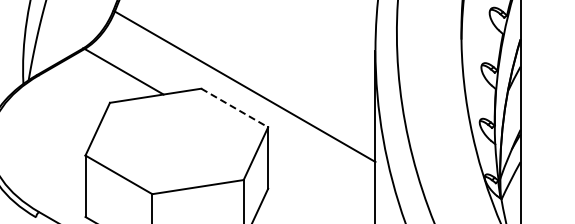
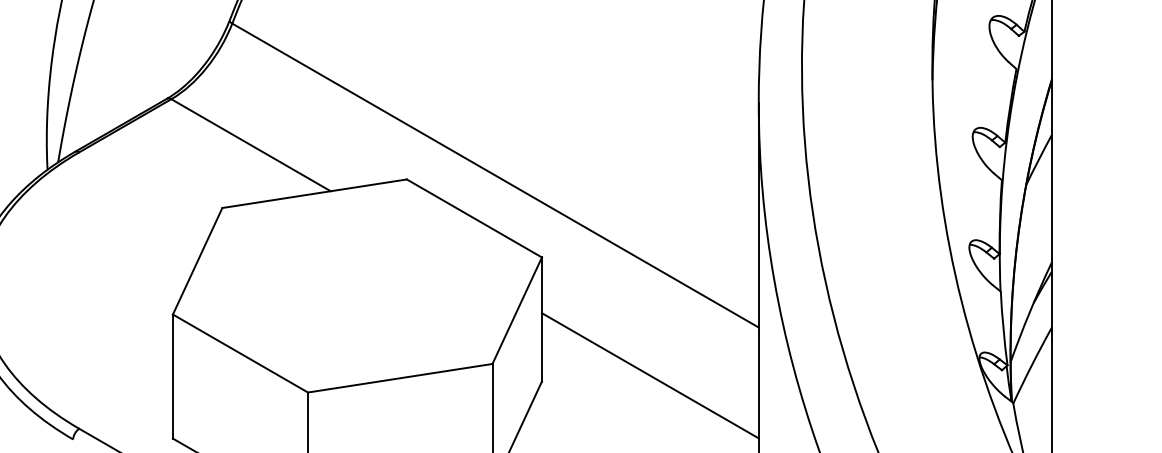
line: (234, 108) -> (473, 219), dashed -> solid
line: (321, 185) -> (649, 374), added

